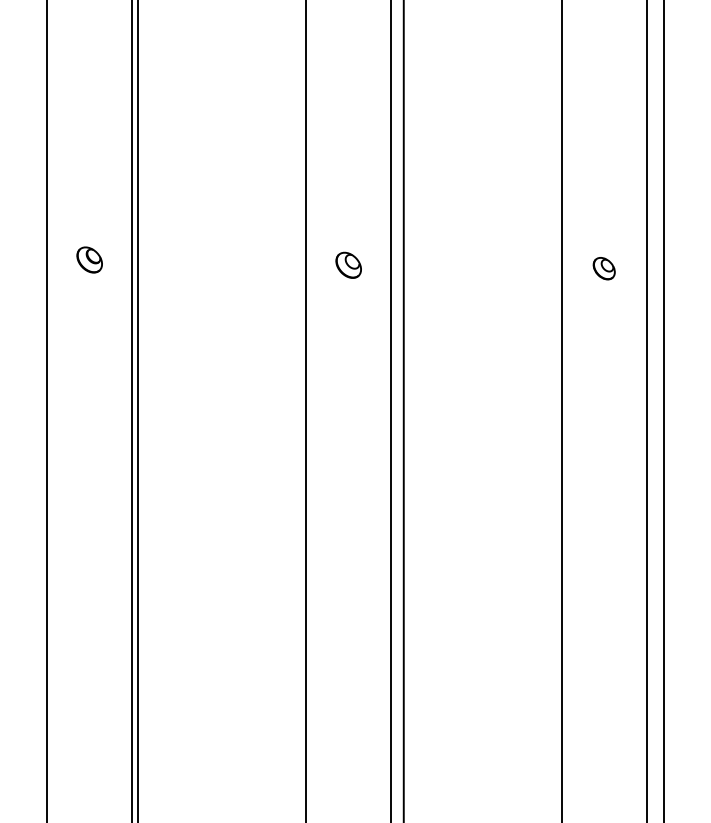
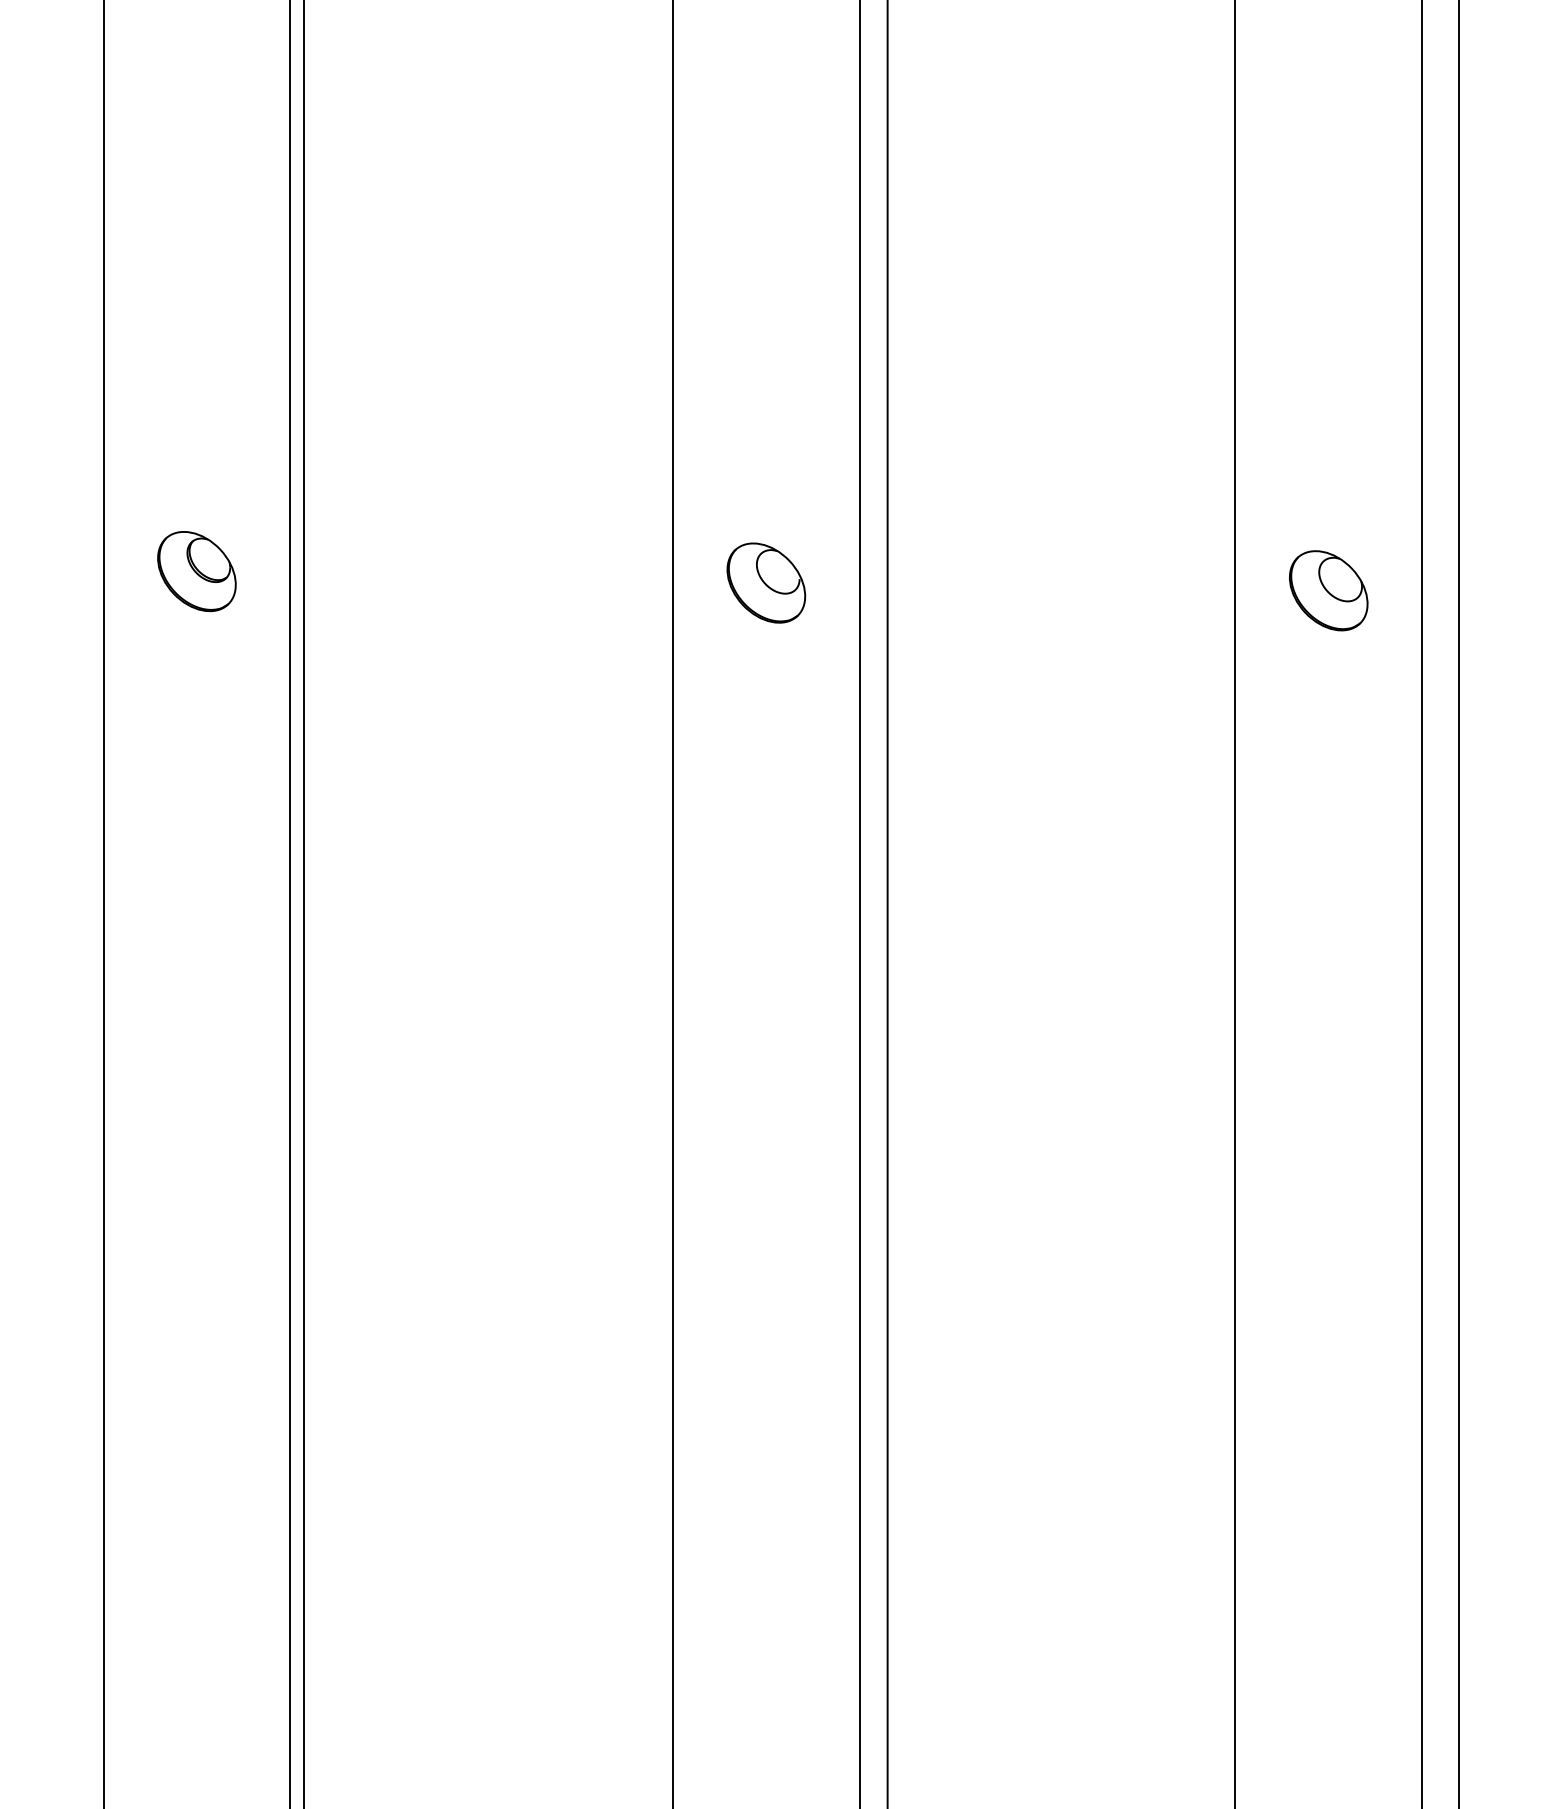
part: (89, 259) -> (196, 570), size x1.43
part: (348, 265) -> (766, 583), size x1.43
part: (603, 268) -> (1326, 590), size x1.67

